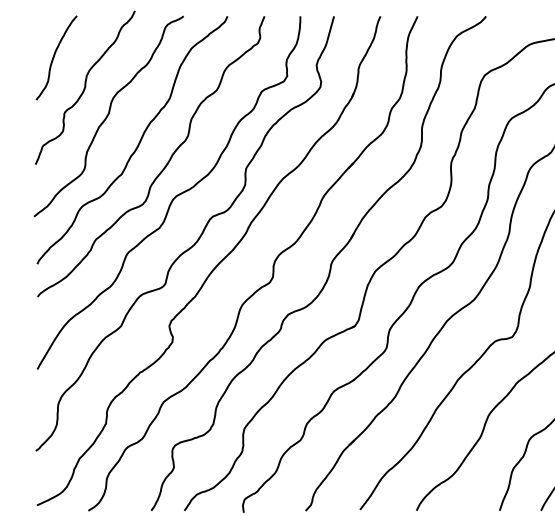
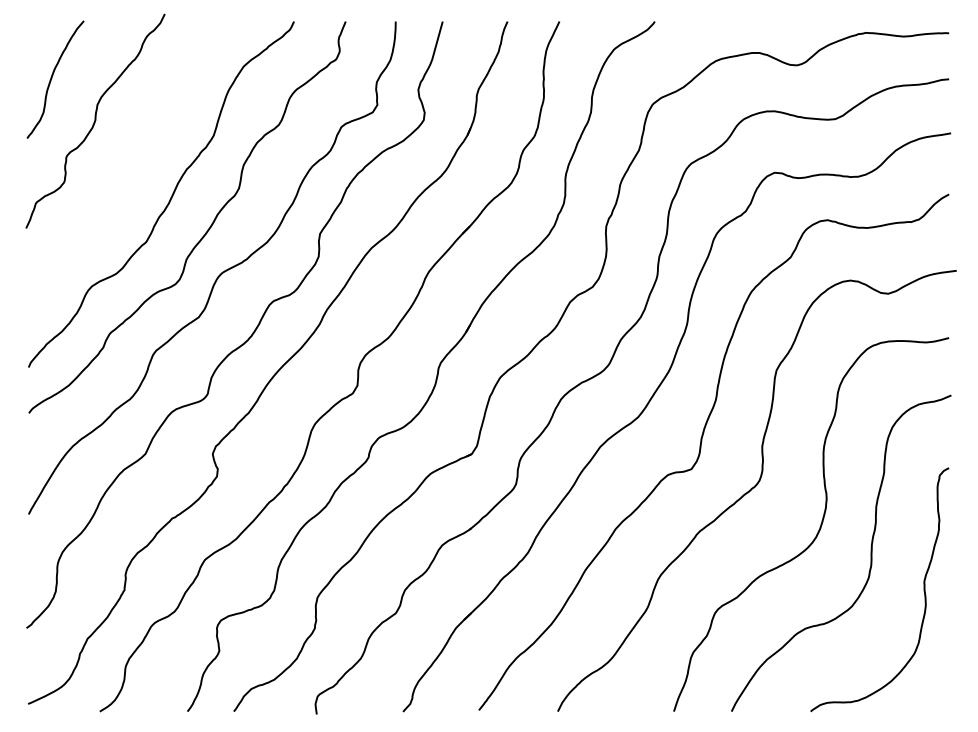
curve: (108, 115) -> (127, 160), removed

